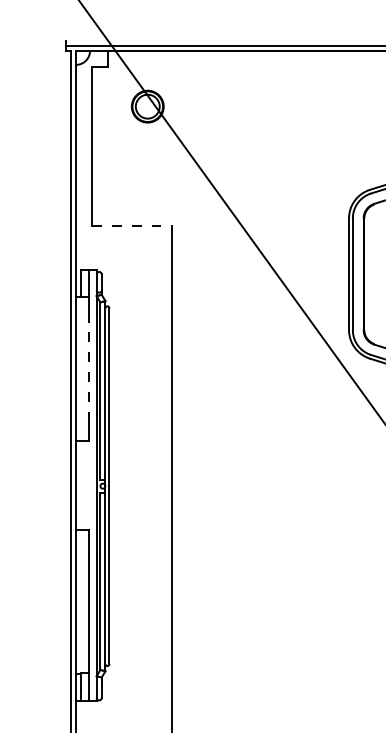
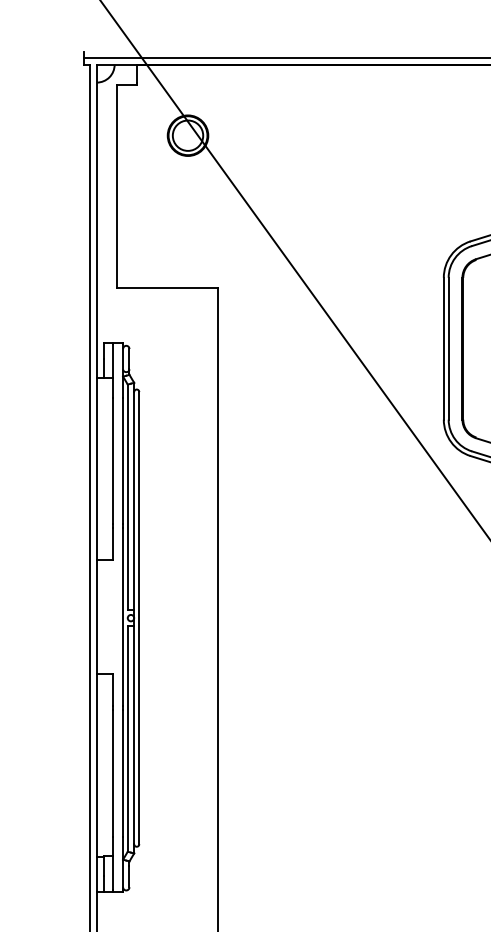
line: (131, 226) -> (167, 288), dashed -> solid
line: (89, 362) -> (113, 460), dashed -> solid

